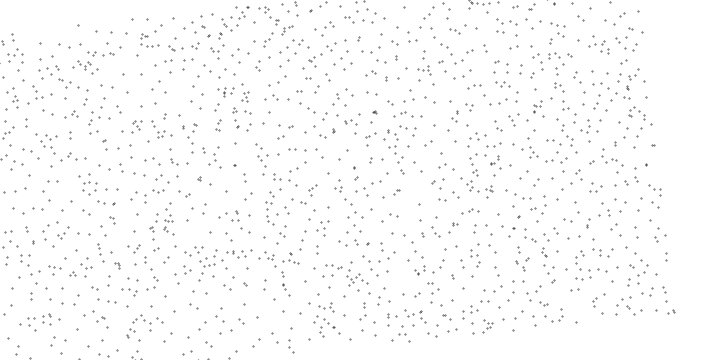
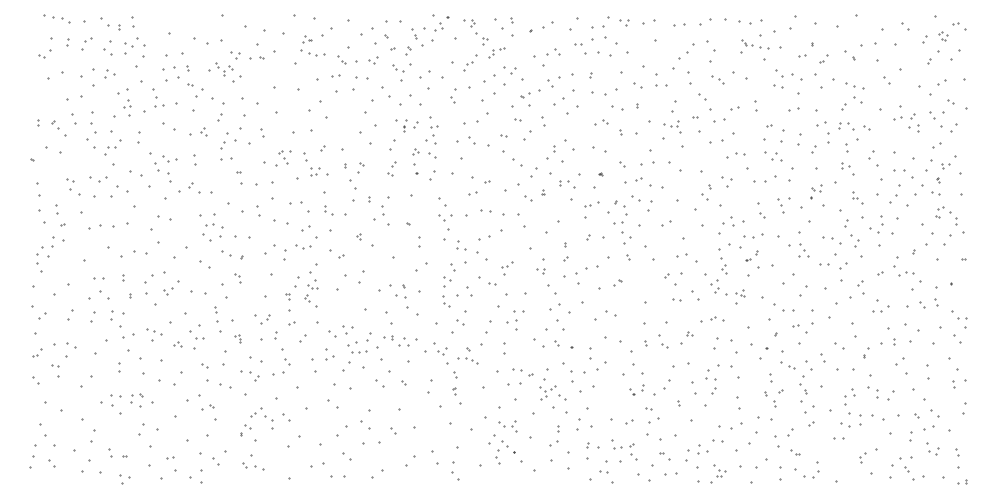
part: (245, 96) -> (431, 134), size x1.43
part: (568, 107) -> (857, 197), size x0.62
part: (544, 252) -> (803, 384), size x1.43
part: (645, 289) -> (932, 448), size x0.62

